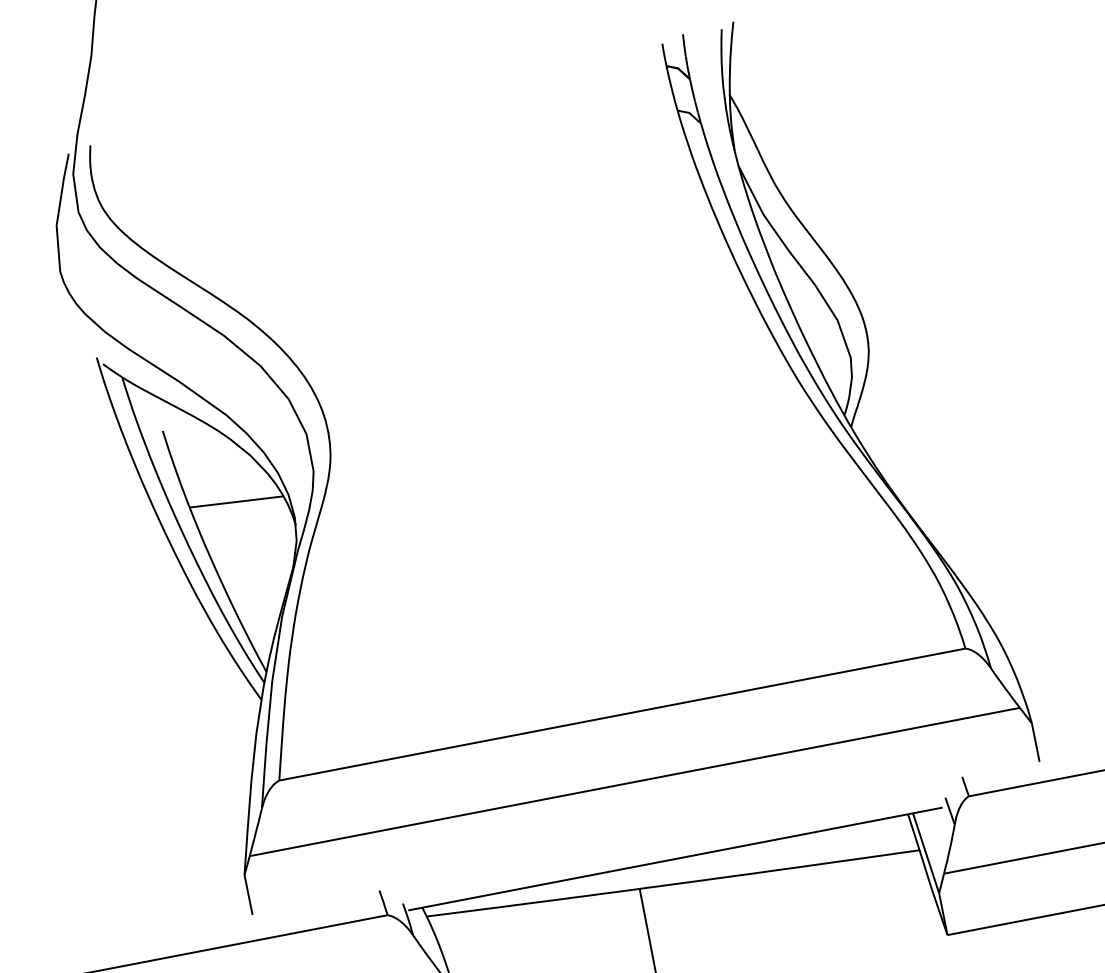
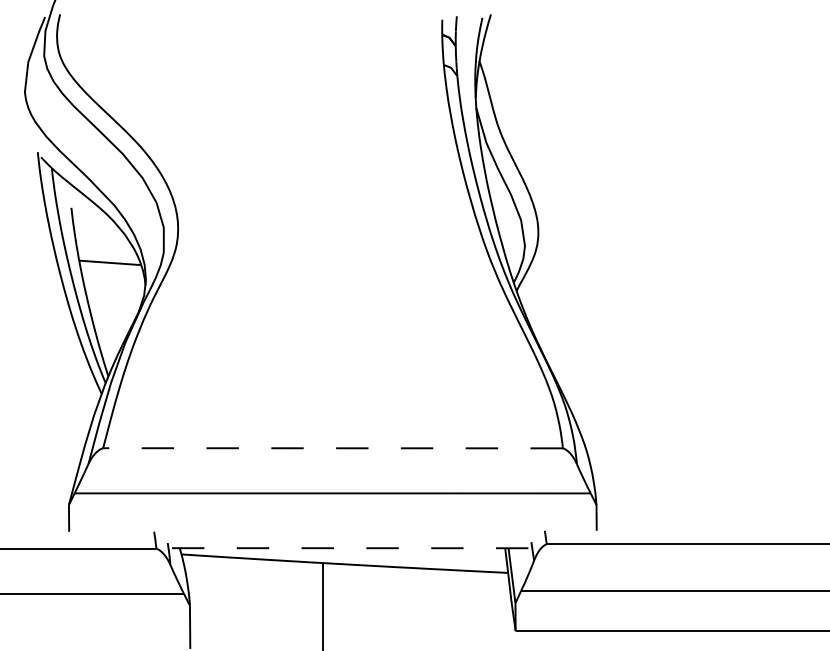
line: (623, 714) -> (333, 448), solid -> dashed
line: (674, 859) -> (348, 548), solid -> dashed

